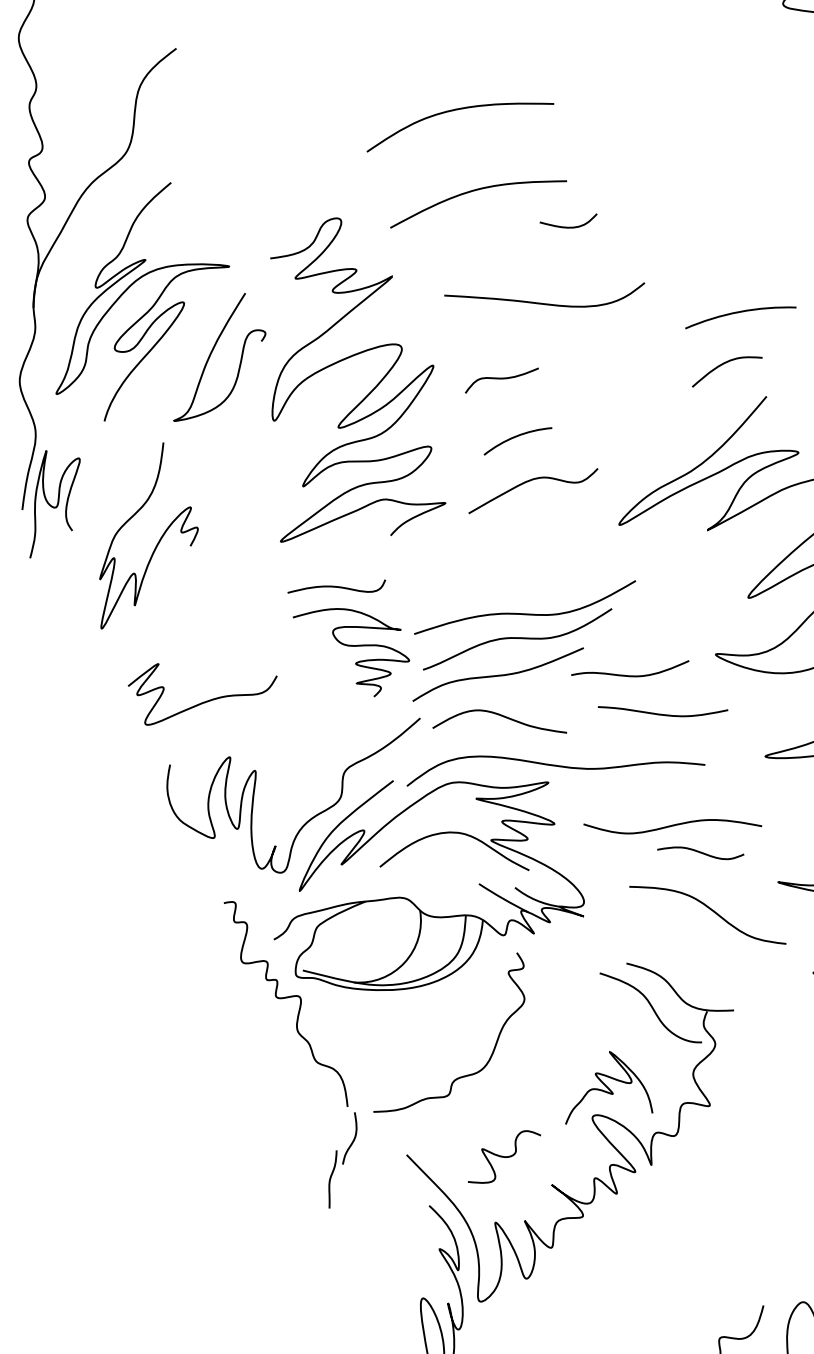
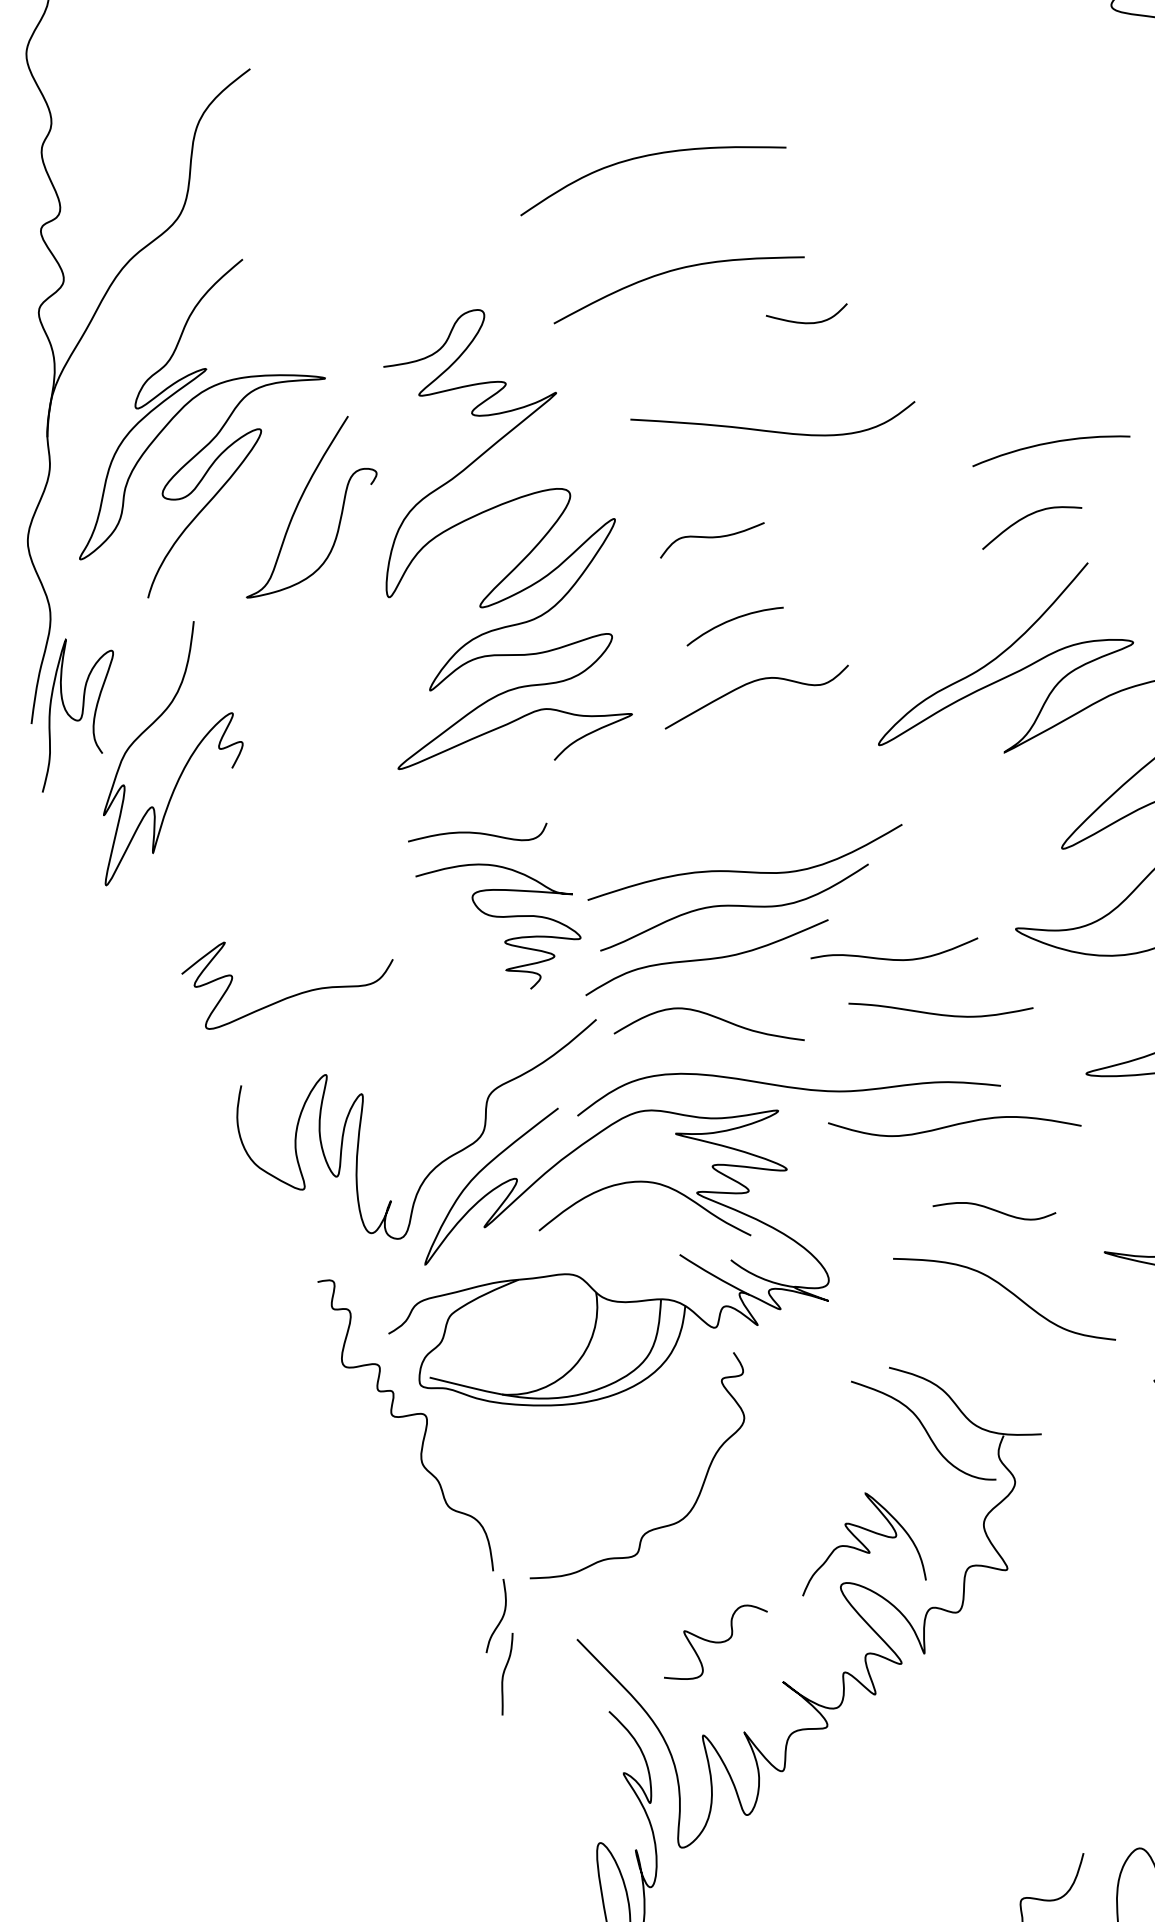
curve: (159, 540) -> (187, 760), moved
curve: (672, 826) -> (954, 1125), moved
curve: (330, 1179) -> (504, 1674), moved

